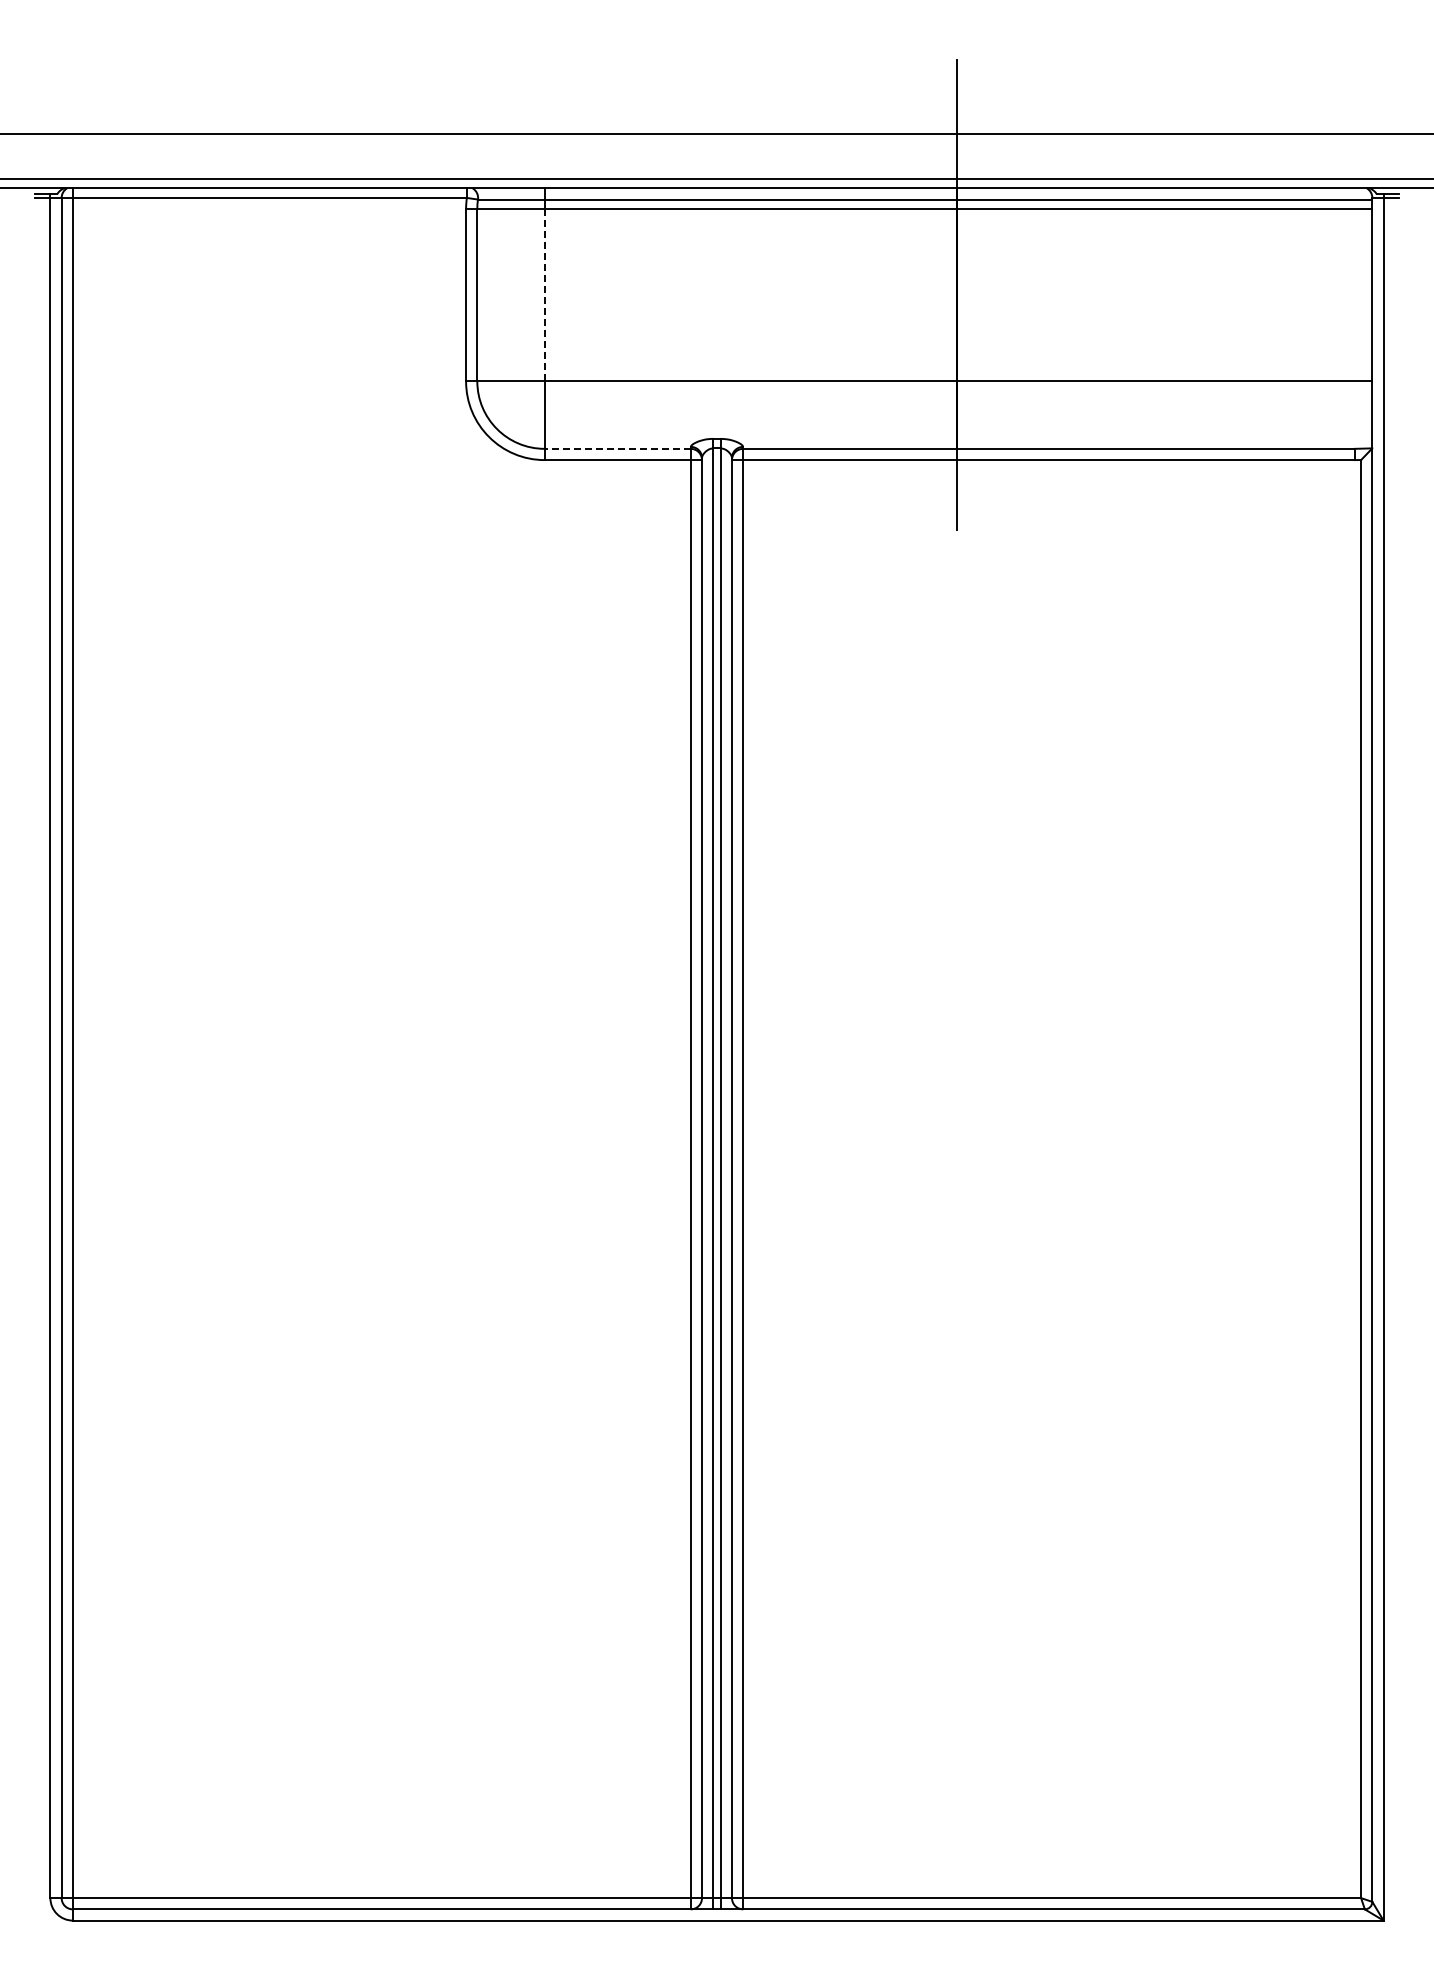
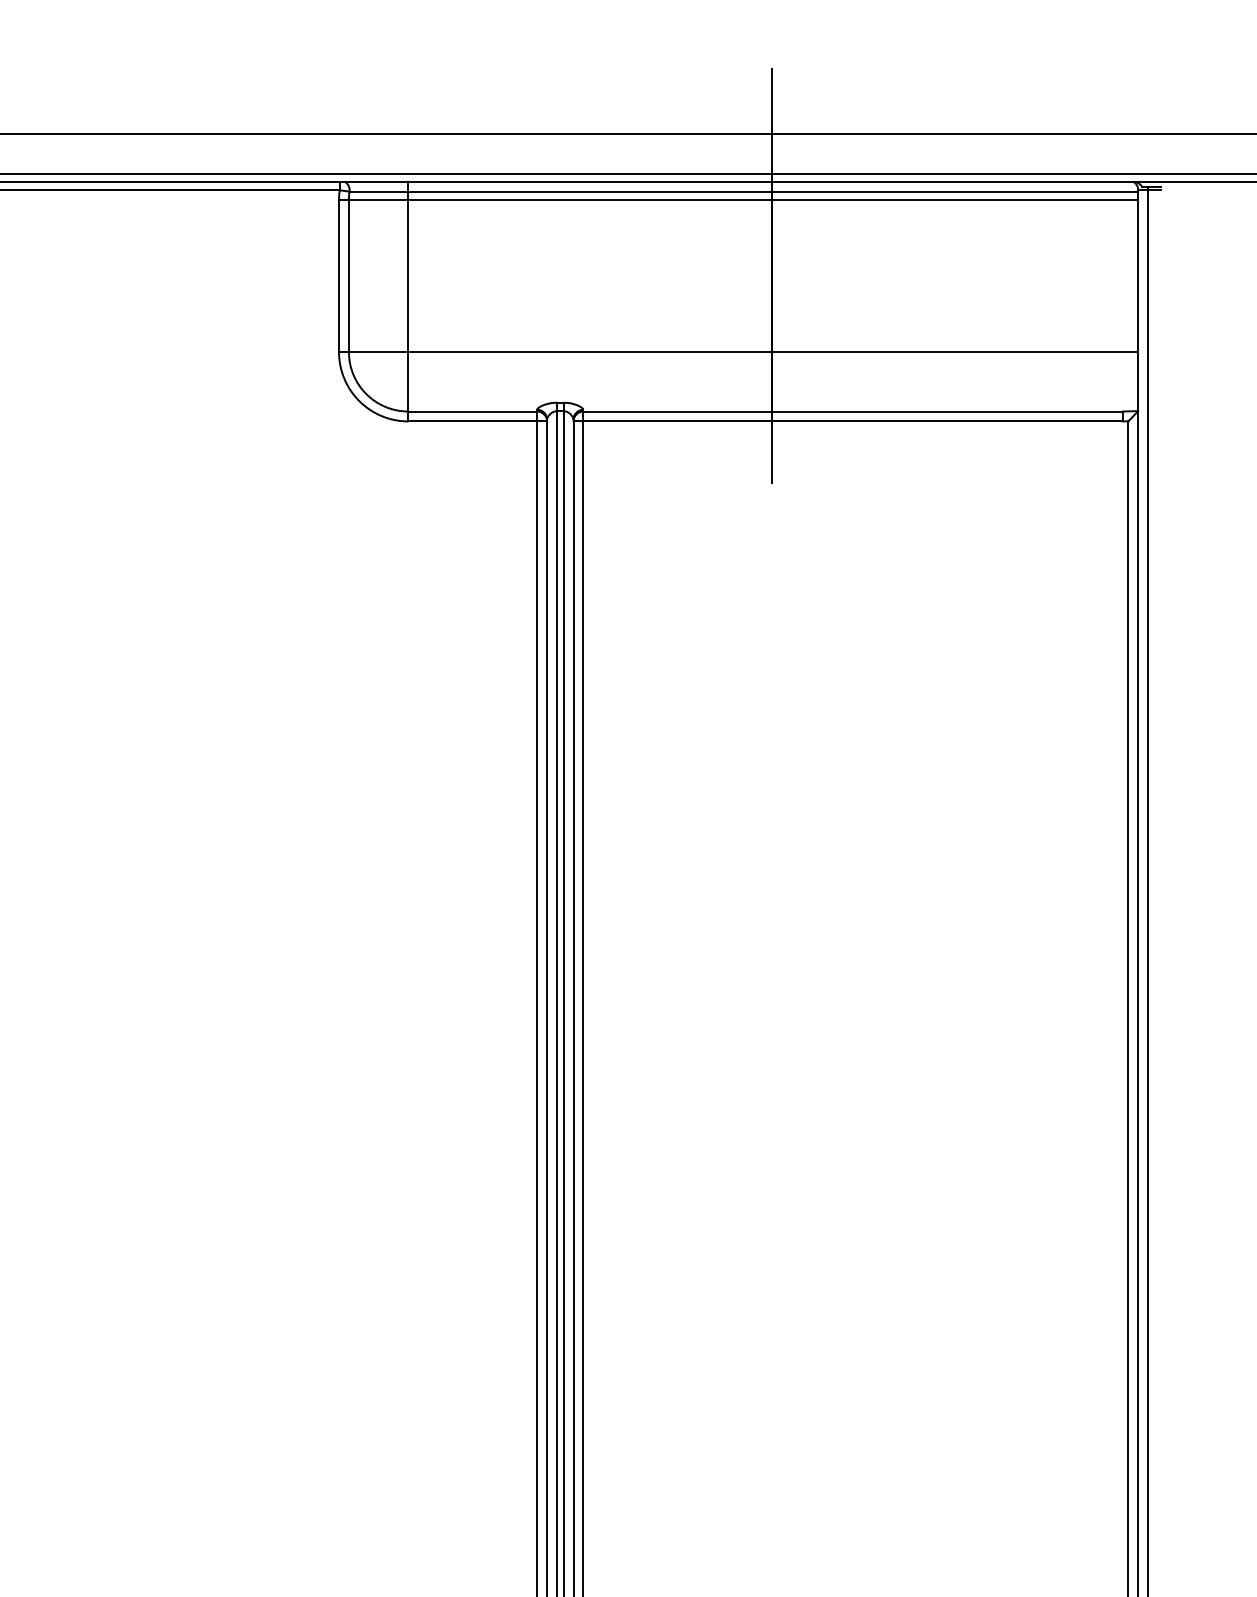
line: (544, 295) -> (408, 276), dashed -> solid
line: (617, 448) -> (472, 411), dashed -> solid

